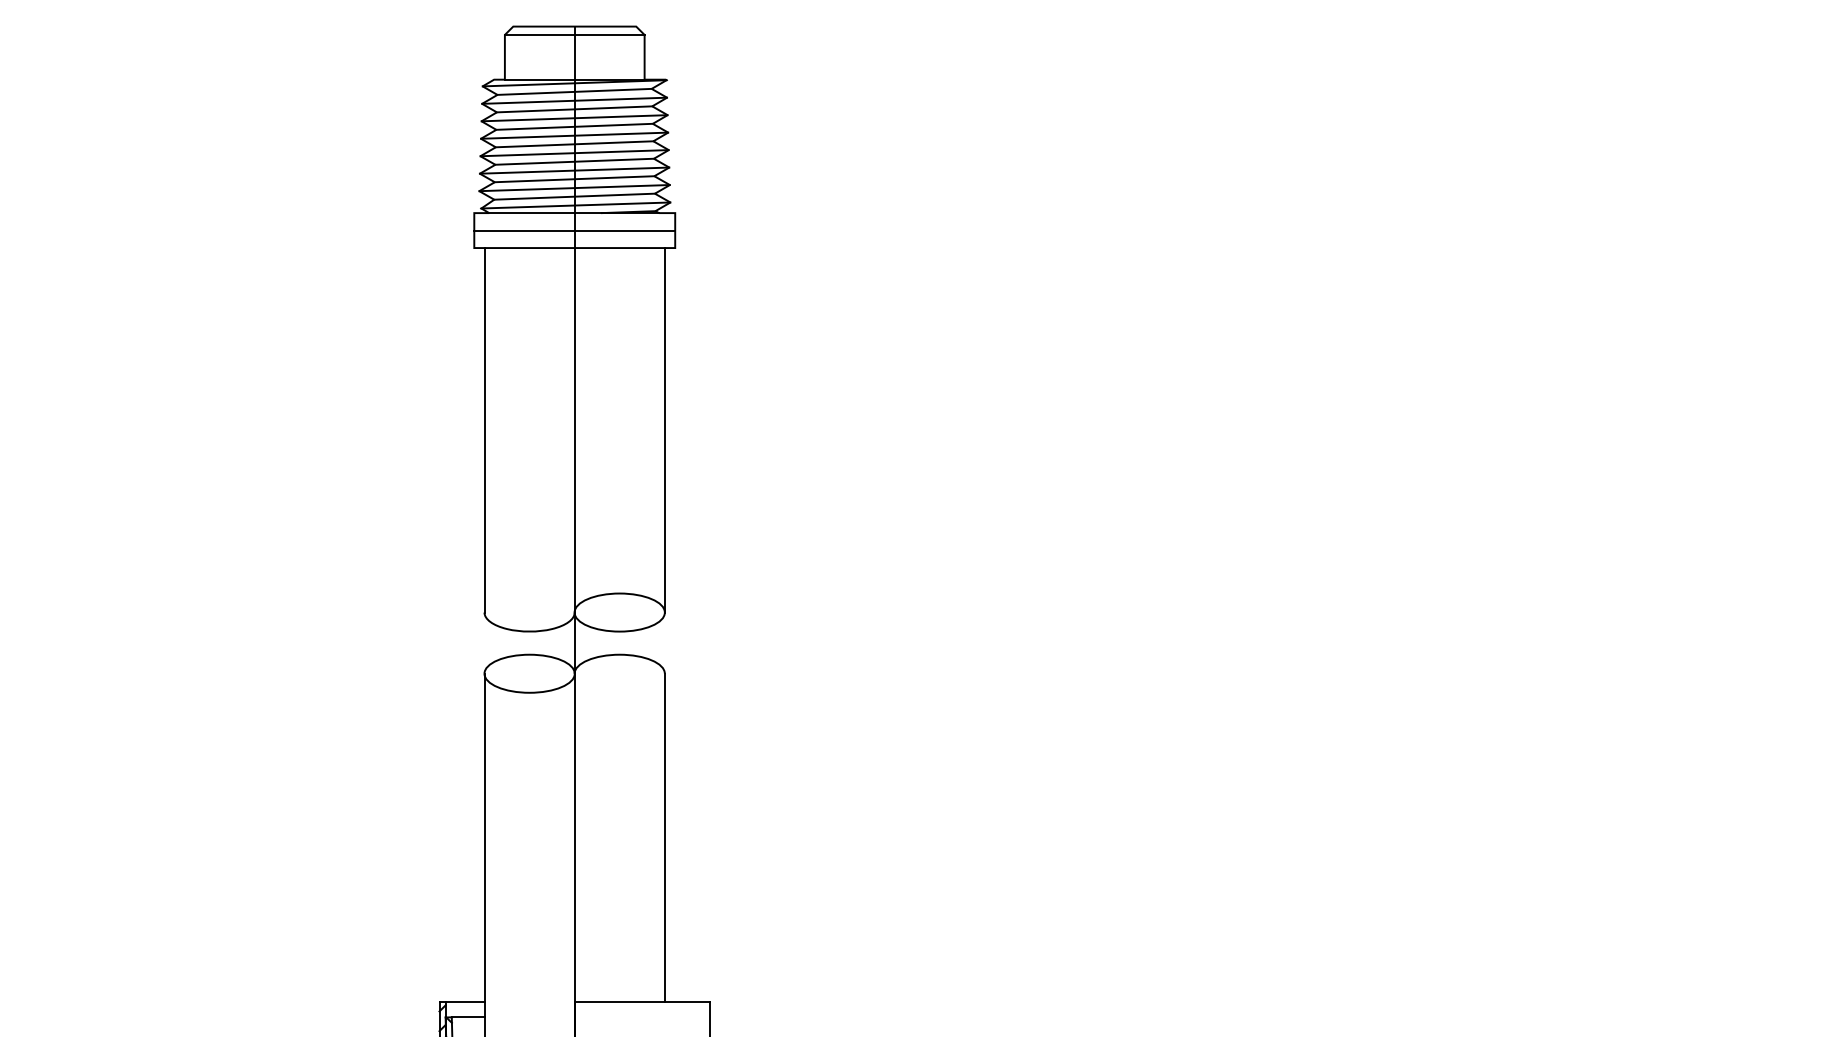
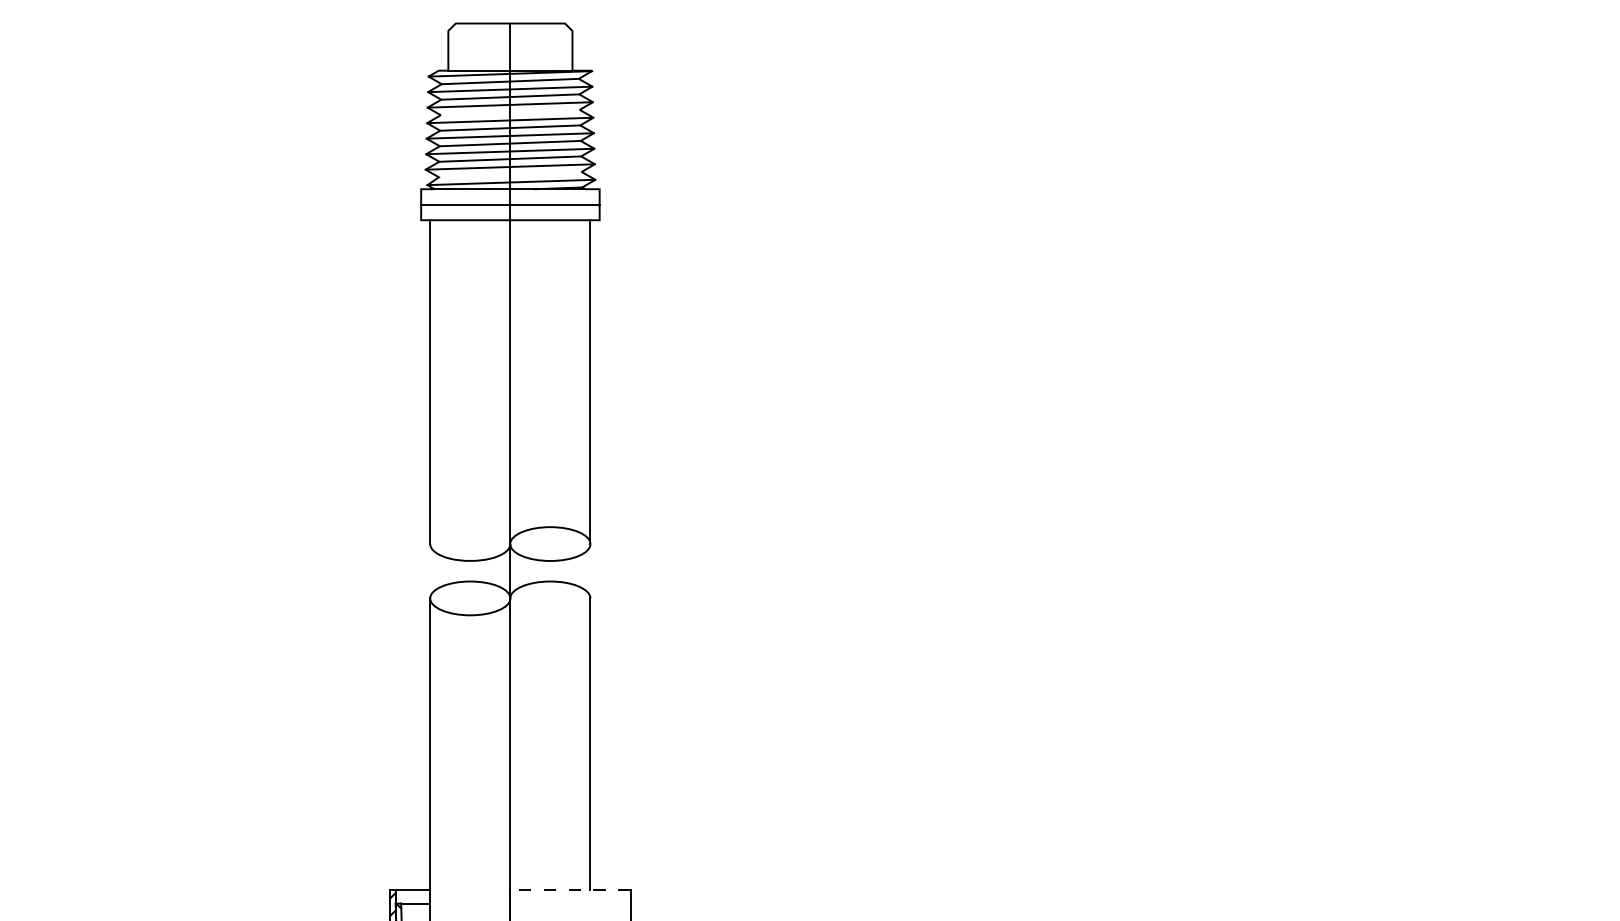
line: (574, 34) -> (510, 30), removed
line: (573, 126) -> (509, 112), removed
line: (573, 196) -> (509, 174), removed
line: (641, 1002) -> (569, 890), solid -> dashed

